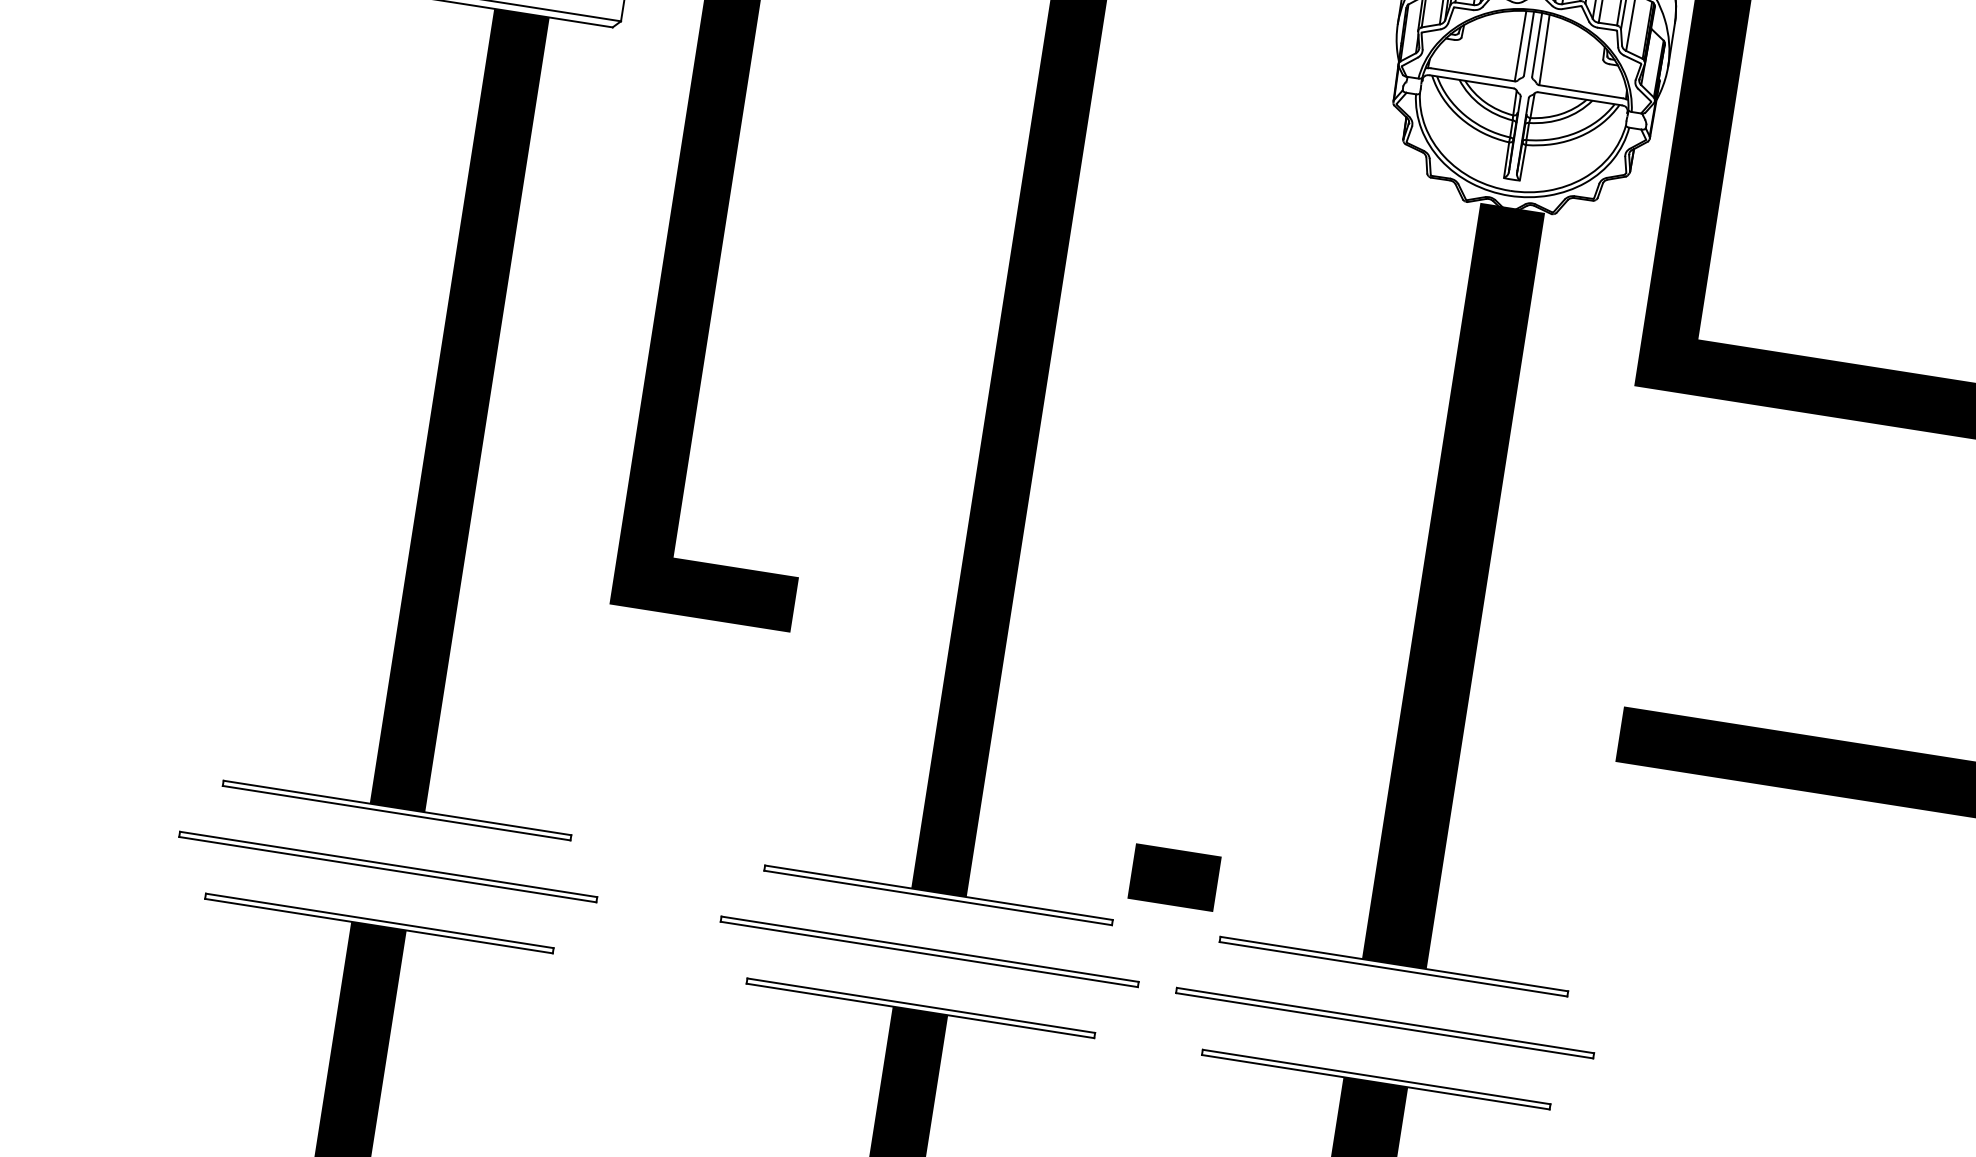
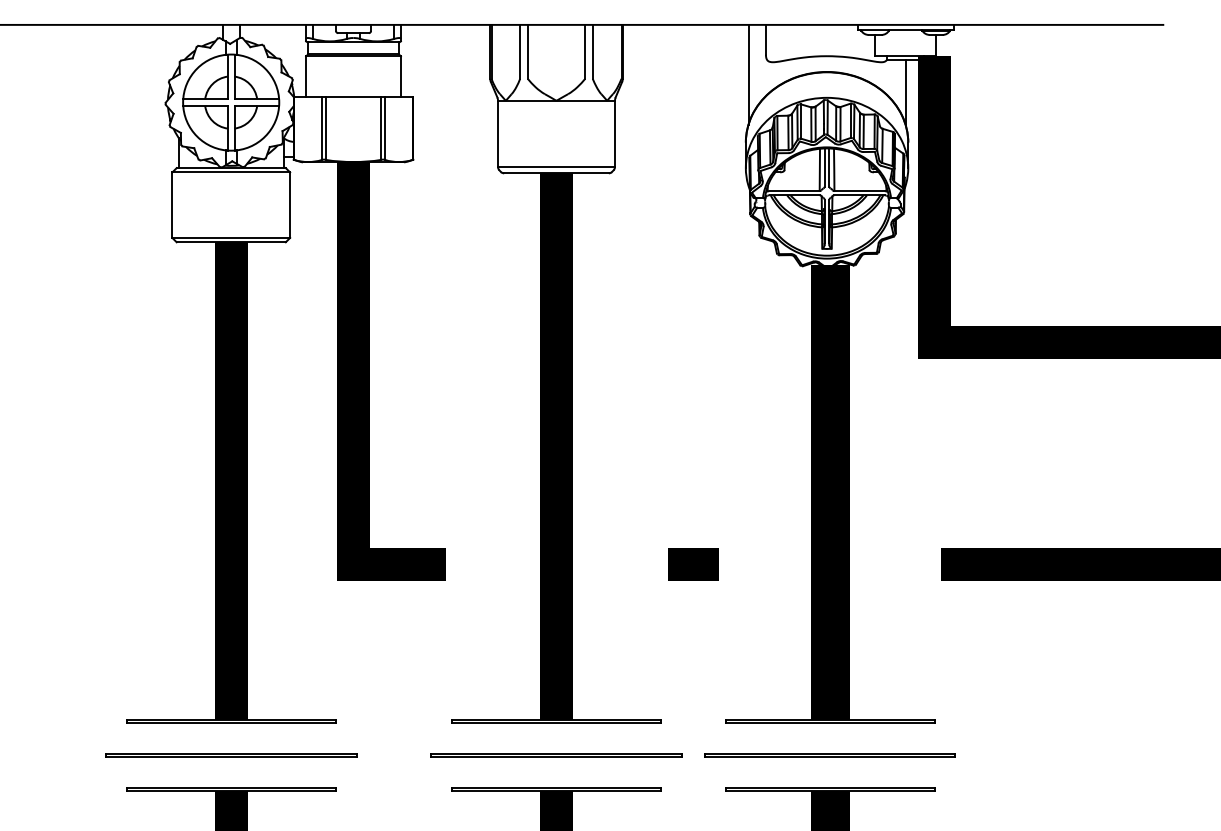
line: (1174, 878) -> (693, 564), moved

